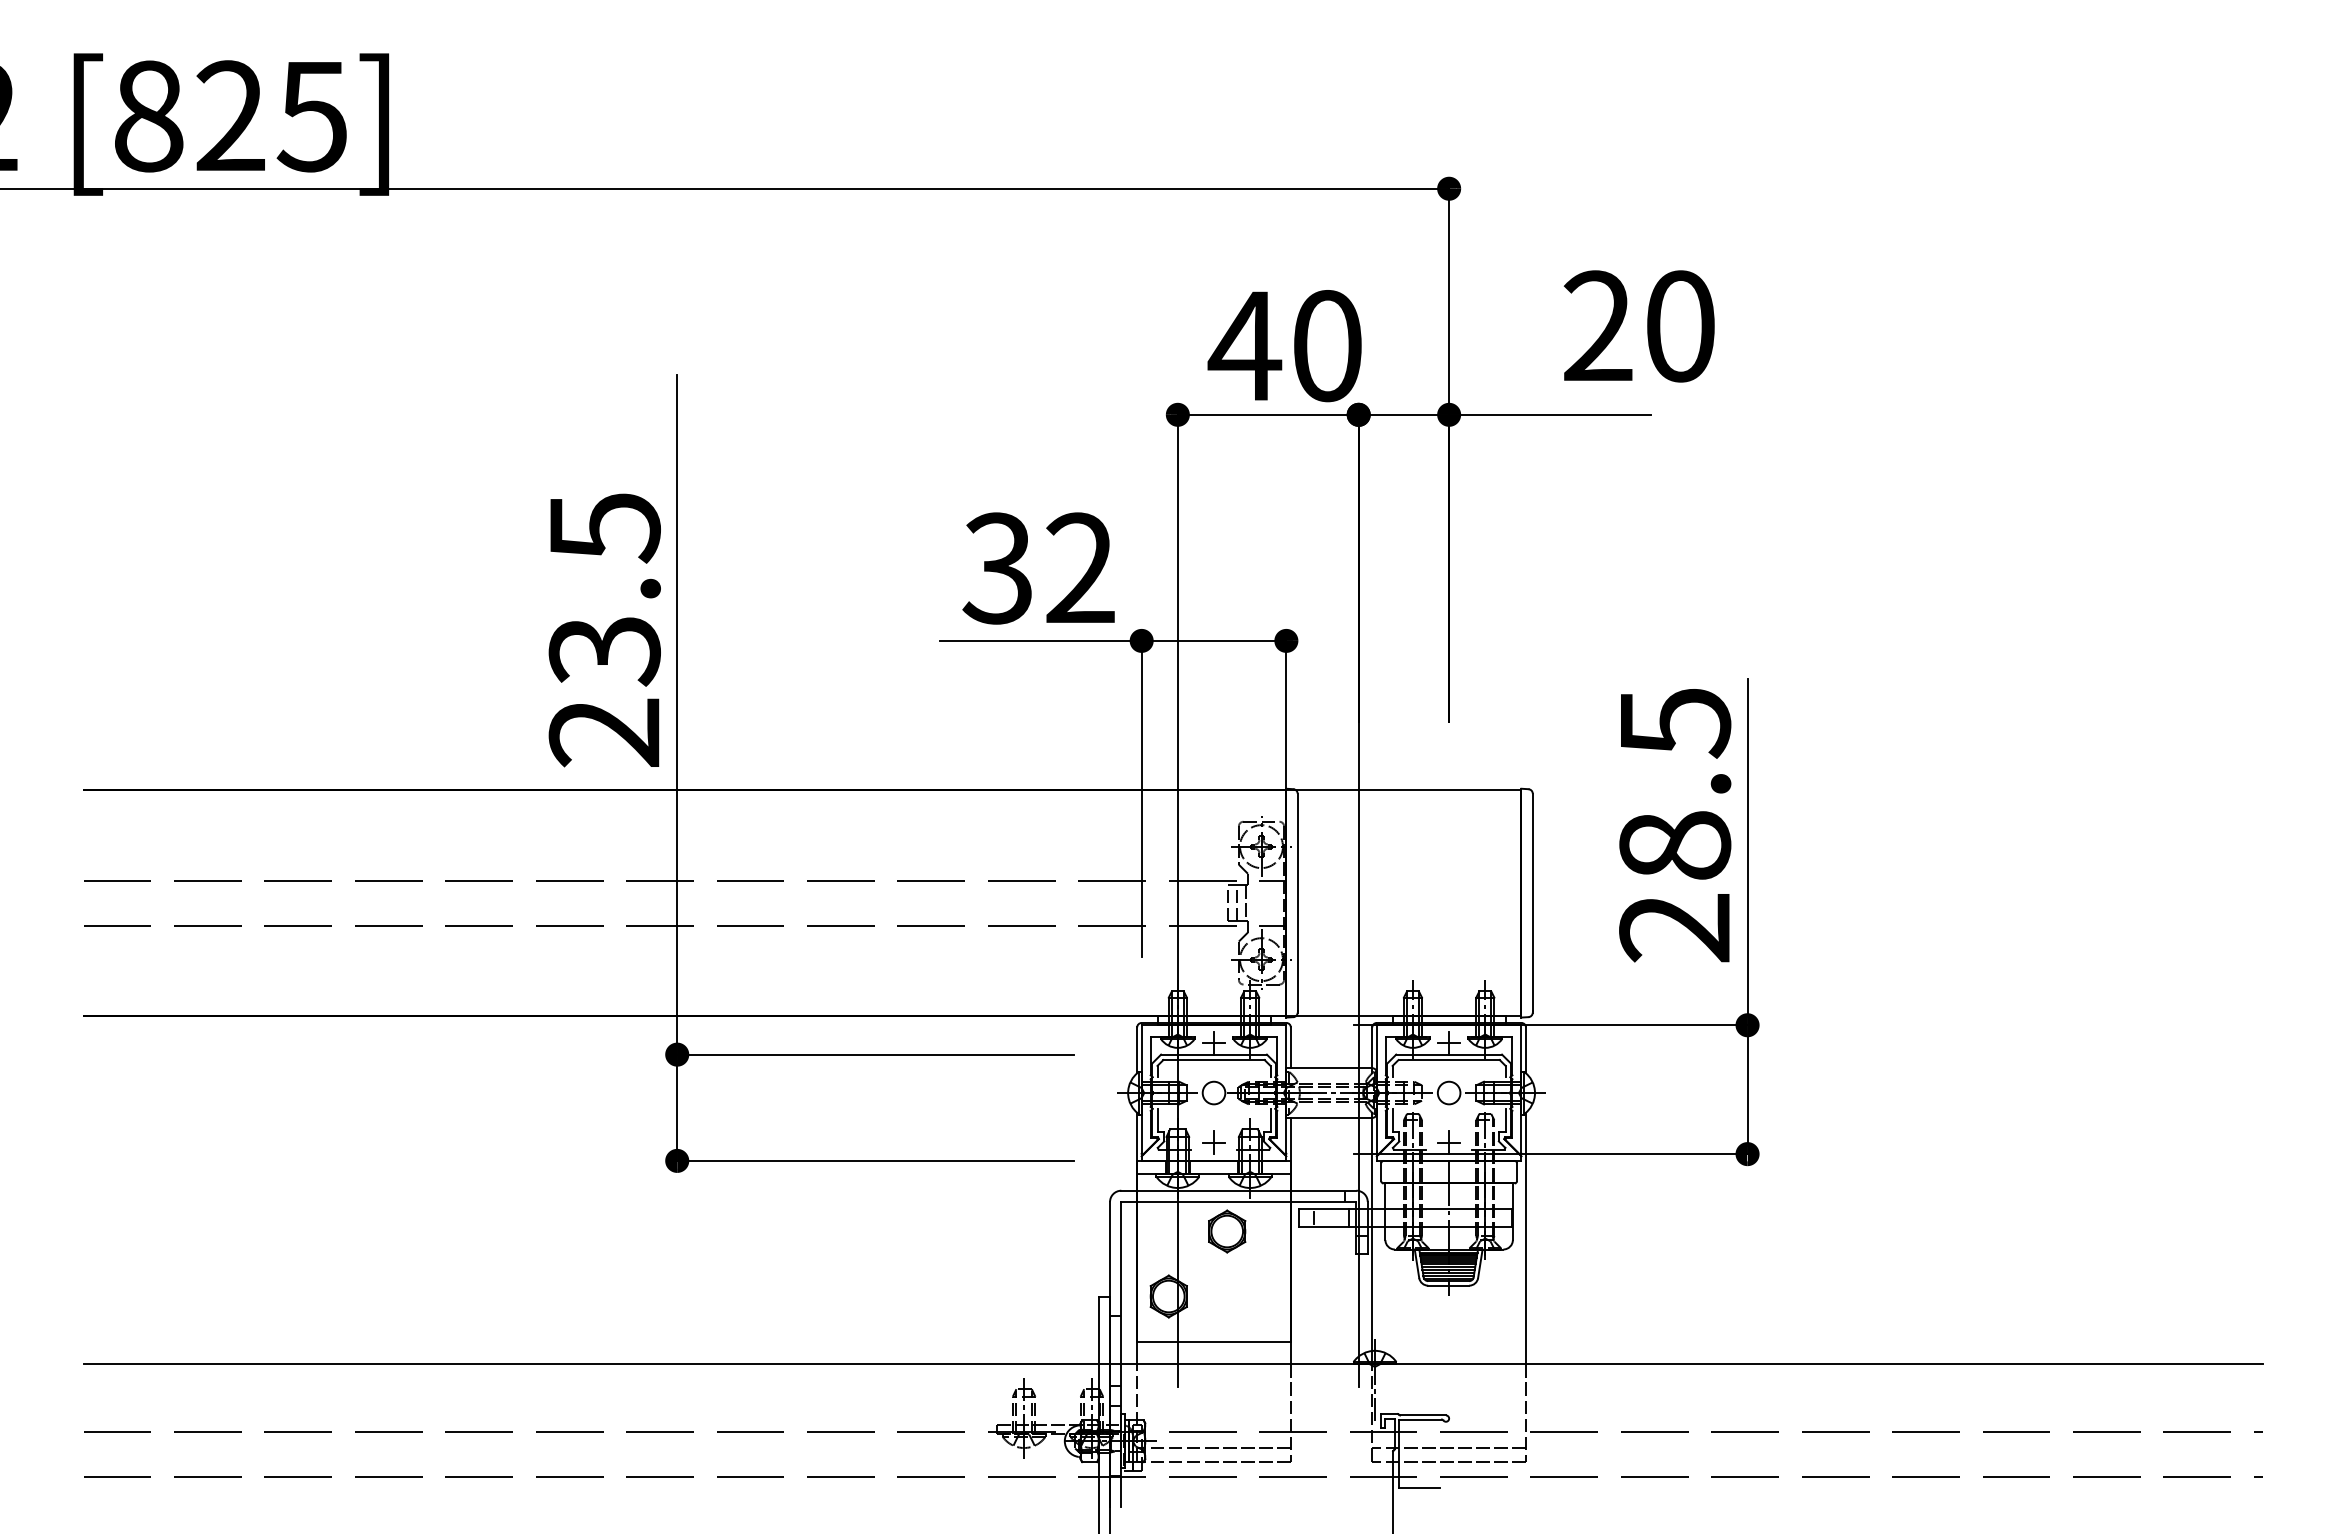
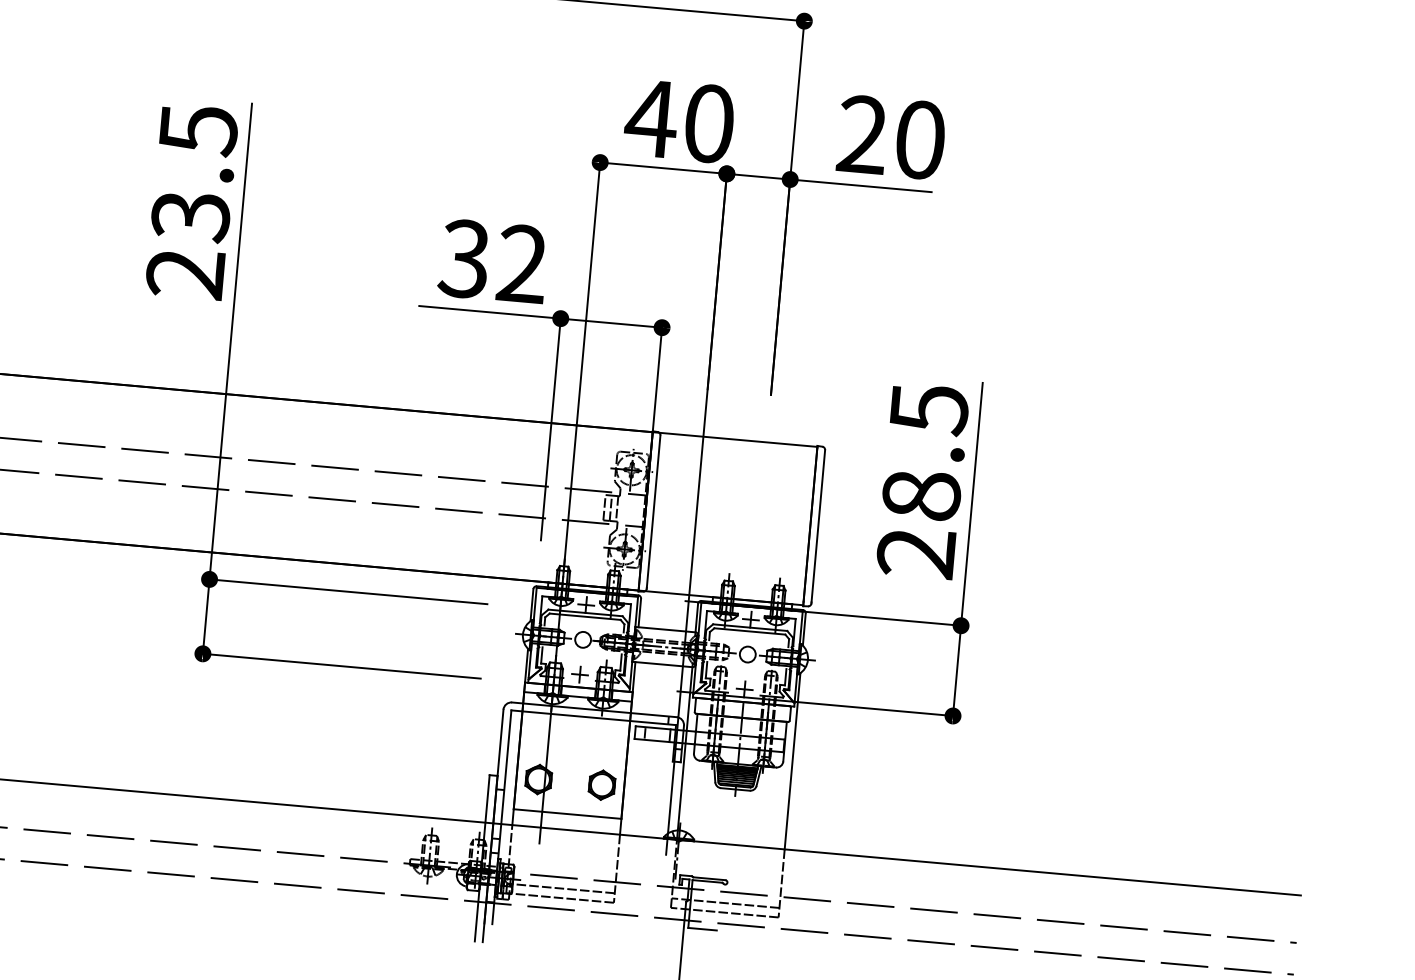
text: (1638, 326) -> (890, 137), moved
text: (604, 630) -> (191, 202), moved
part: (1227, 1231) -> (602, 785), moved

